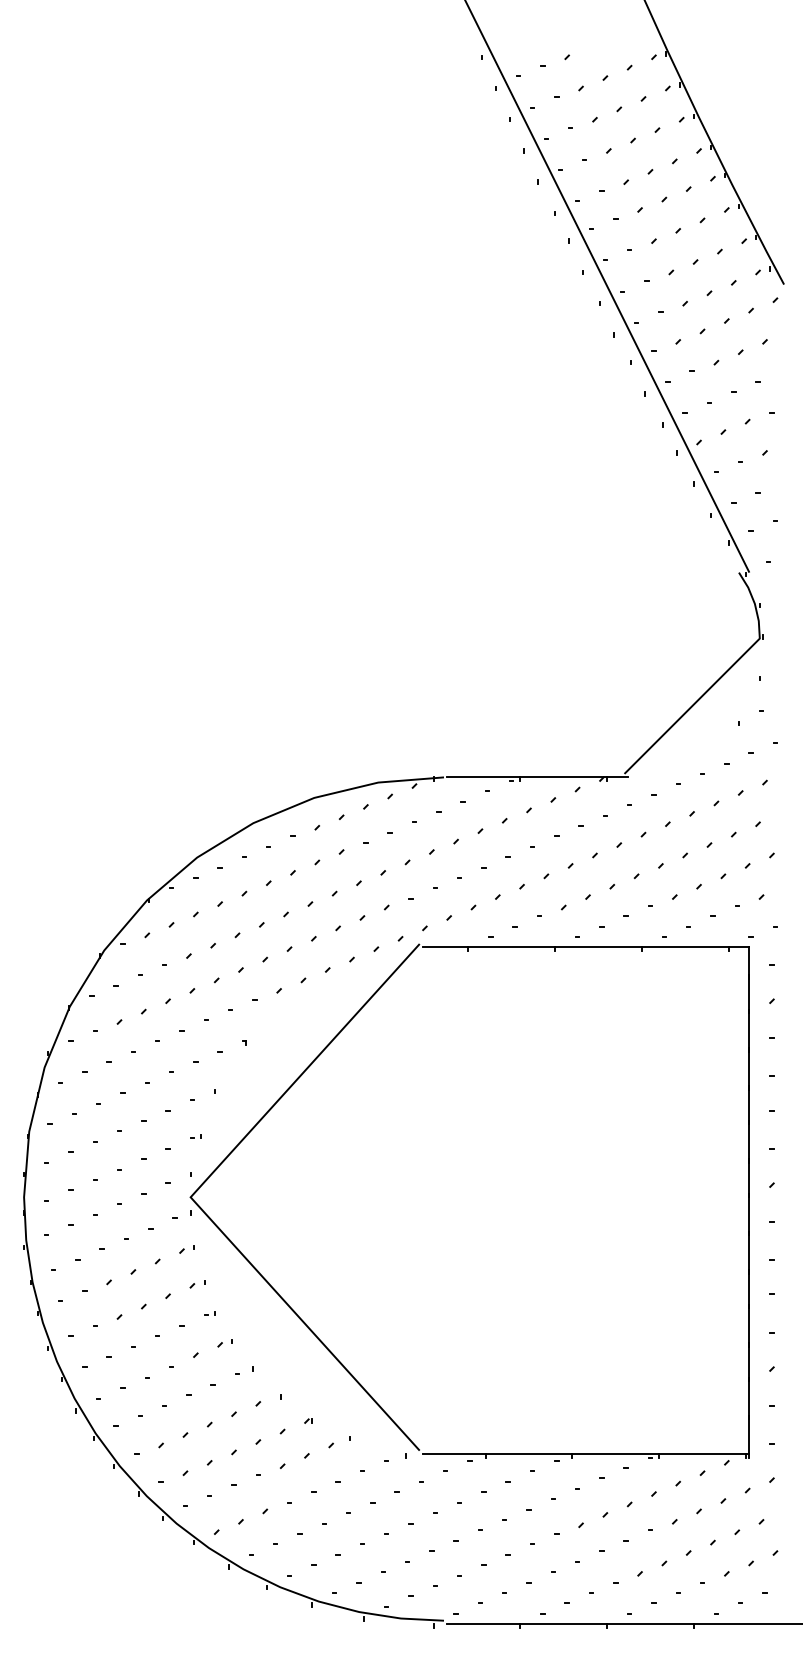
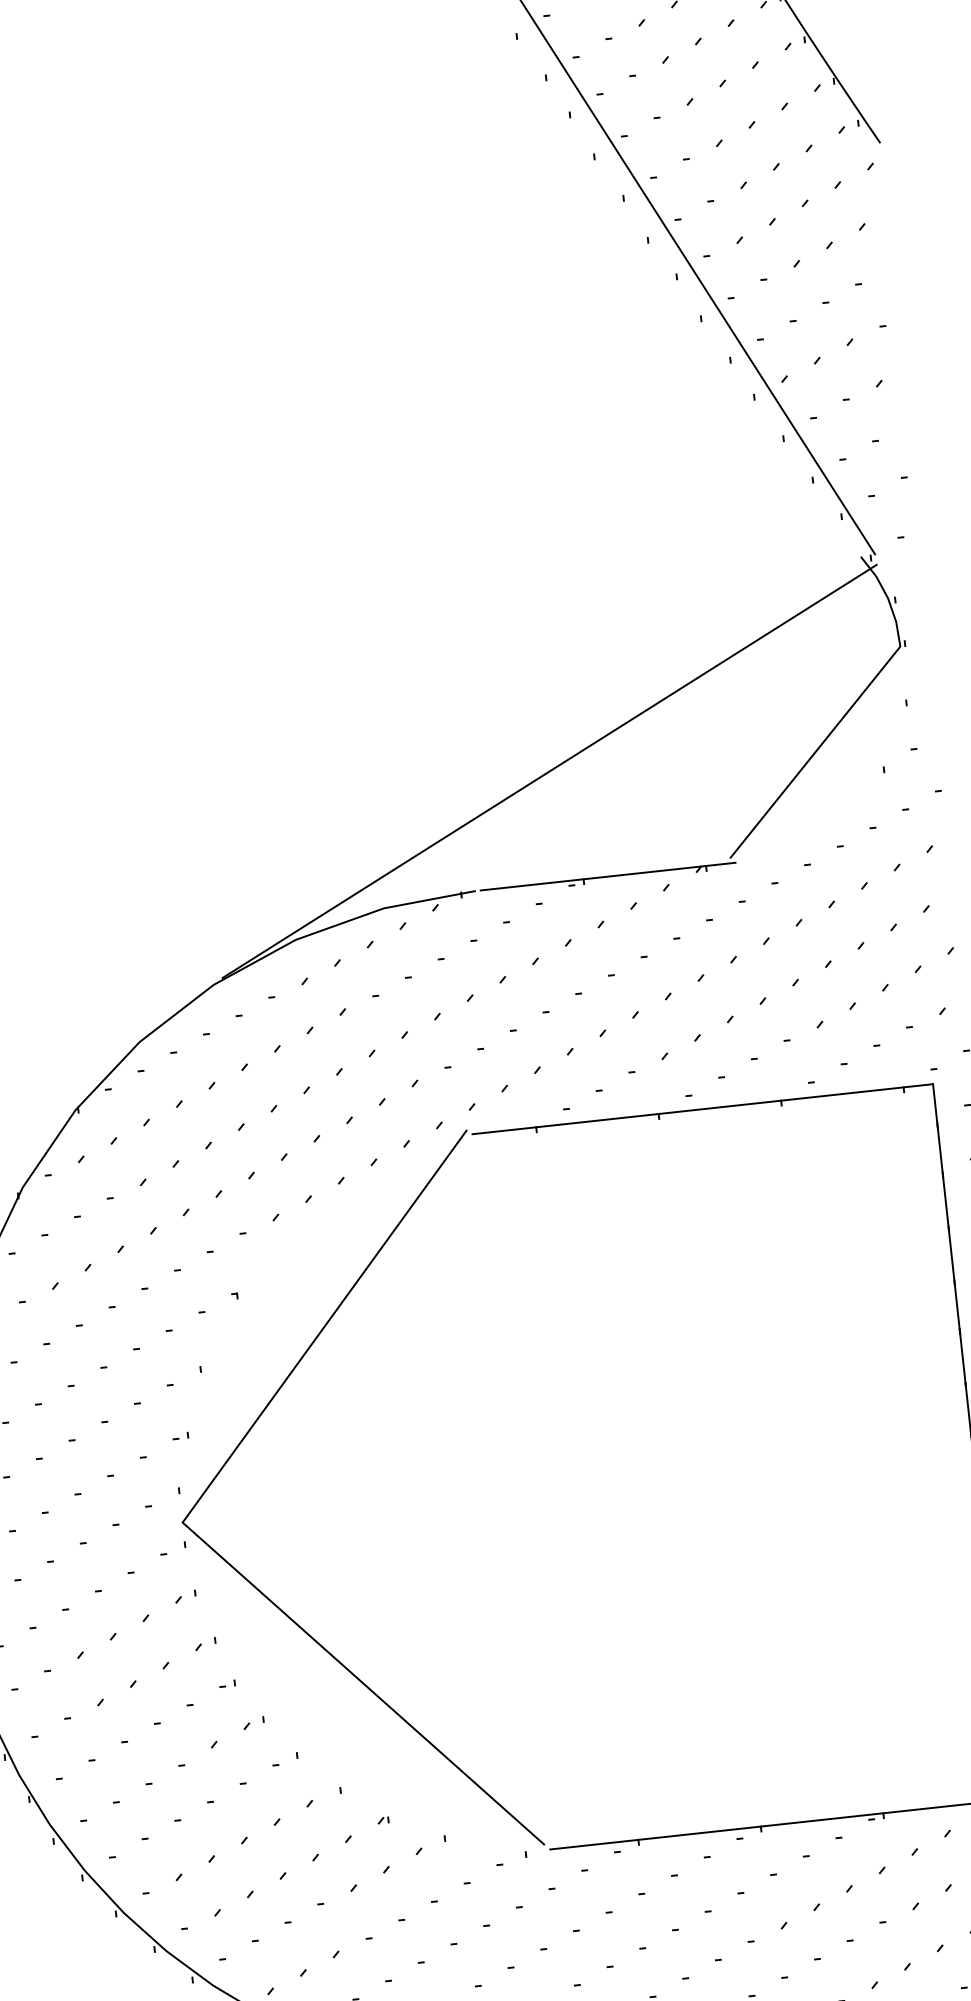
line: (504, 699) -> (549, 771), added

